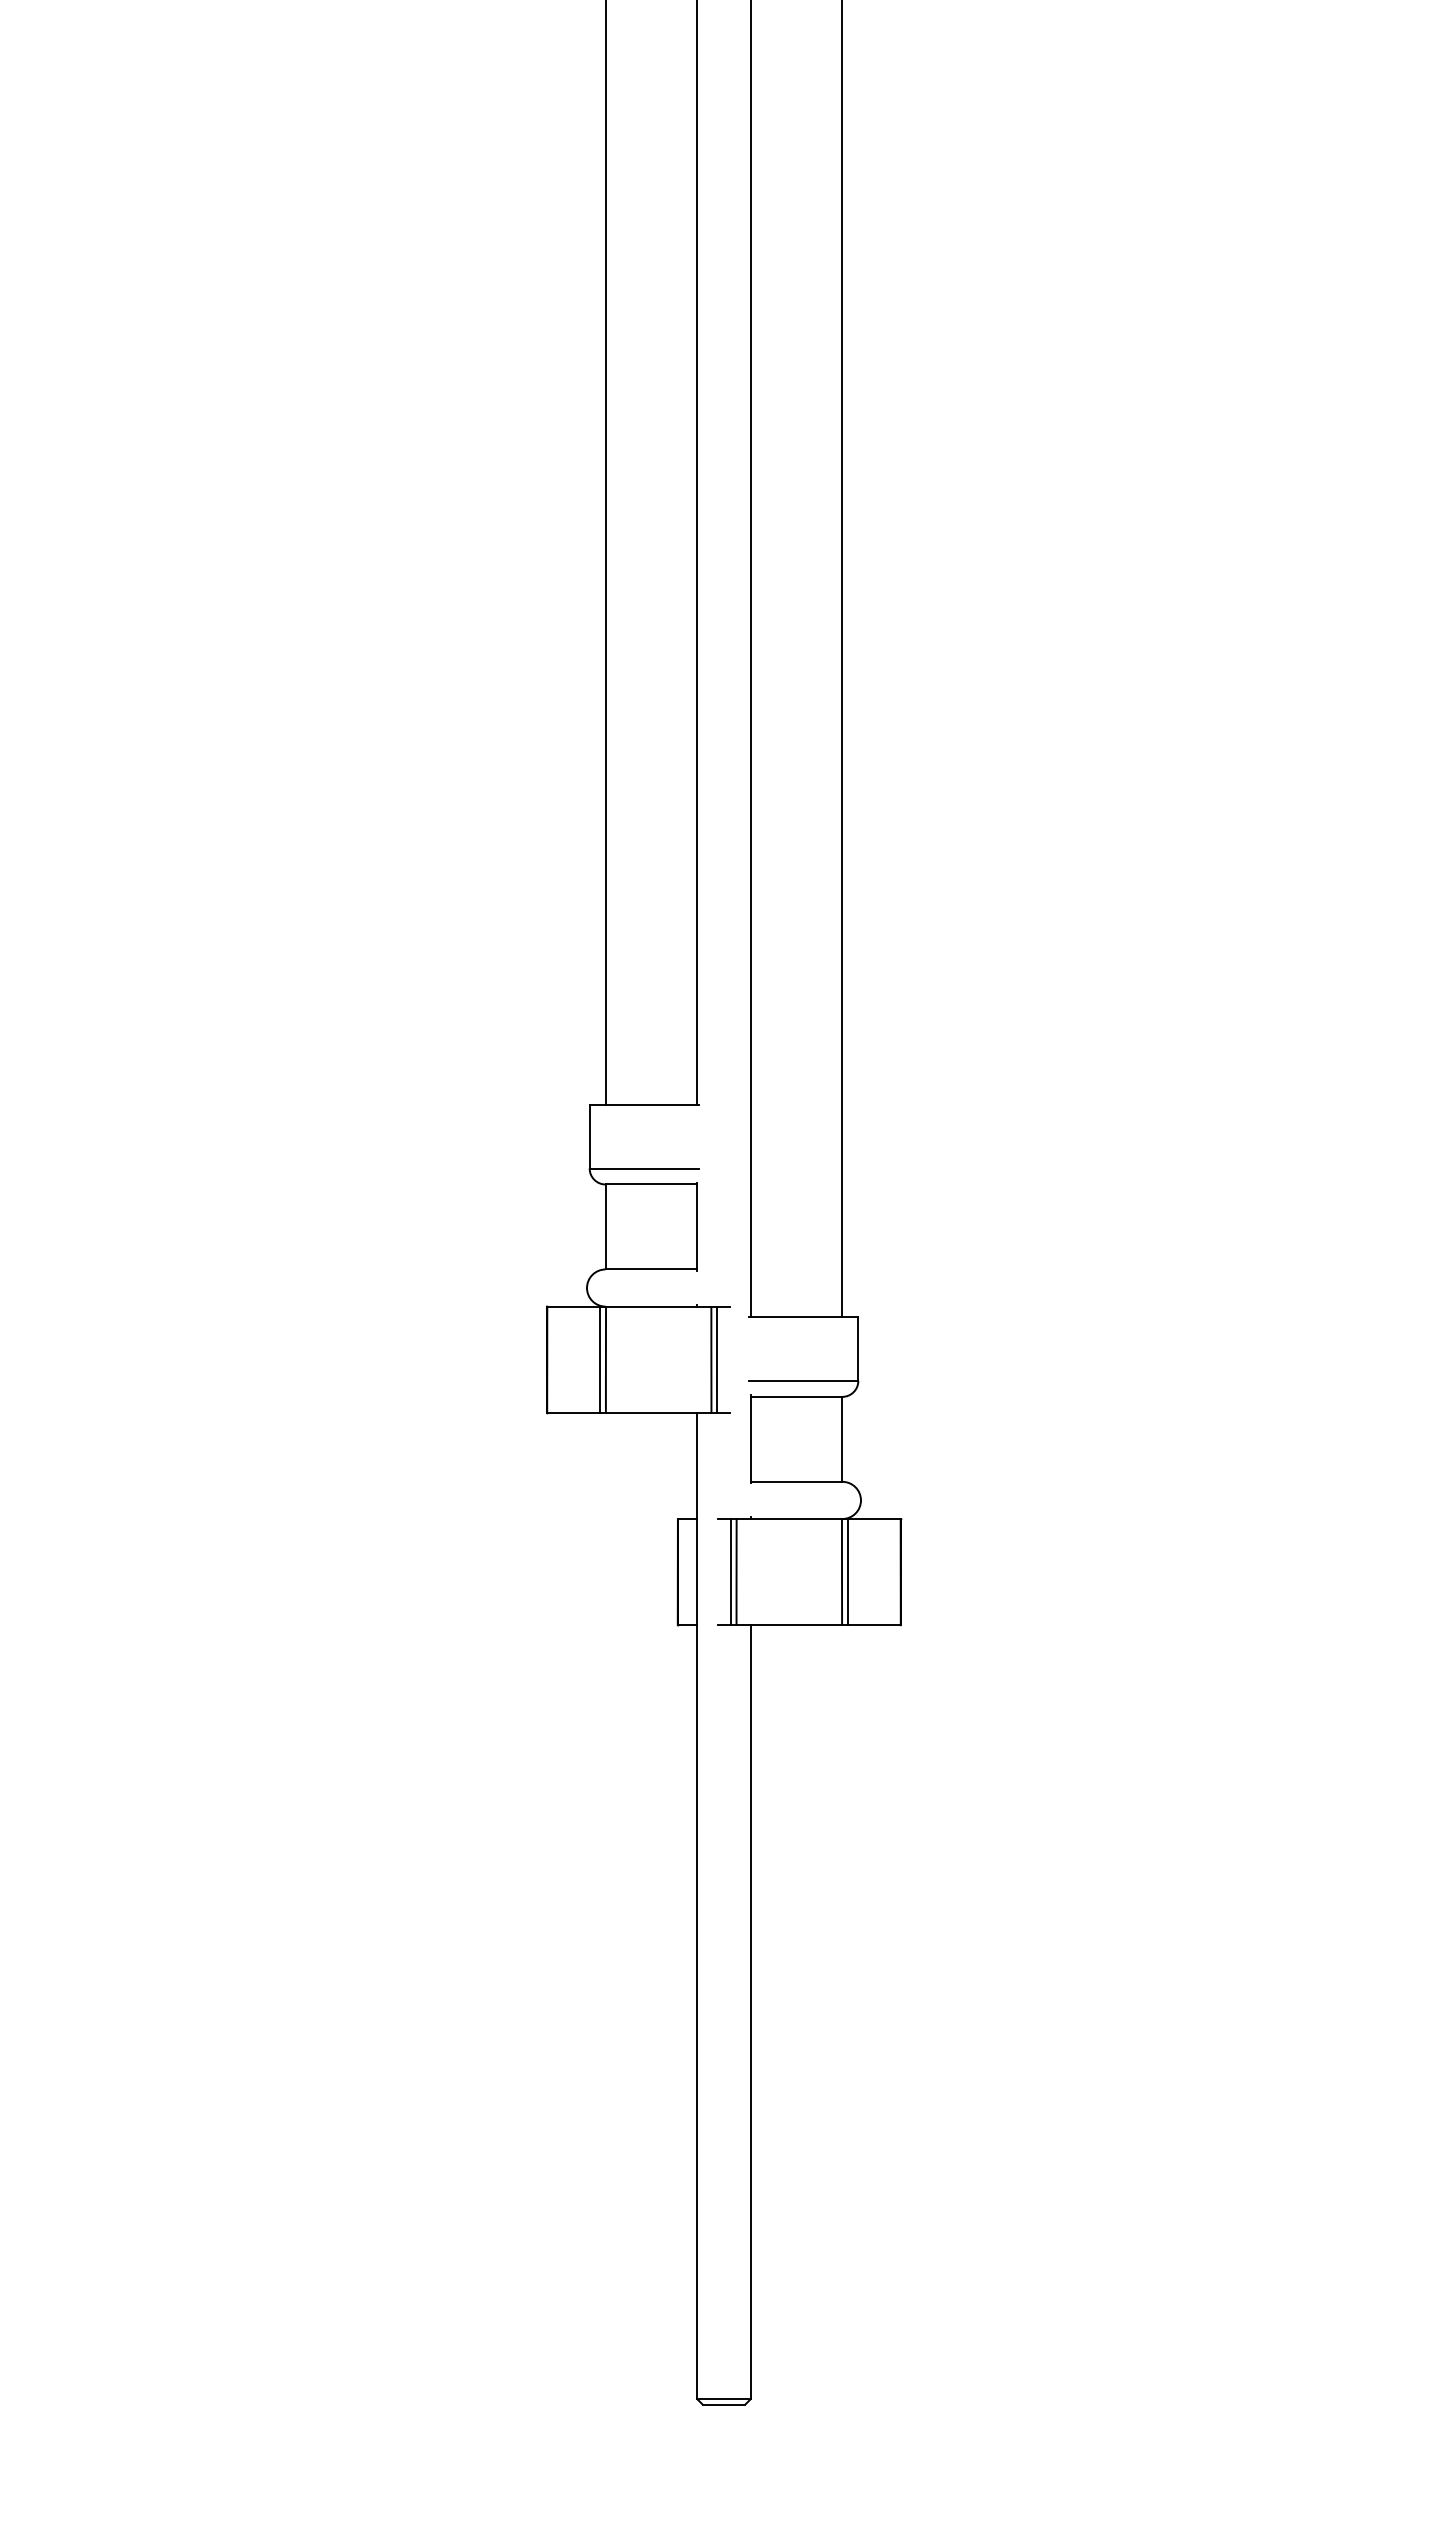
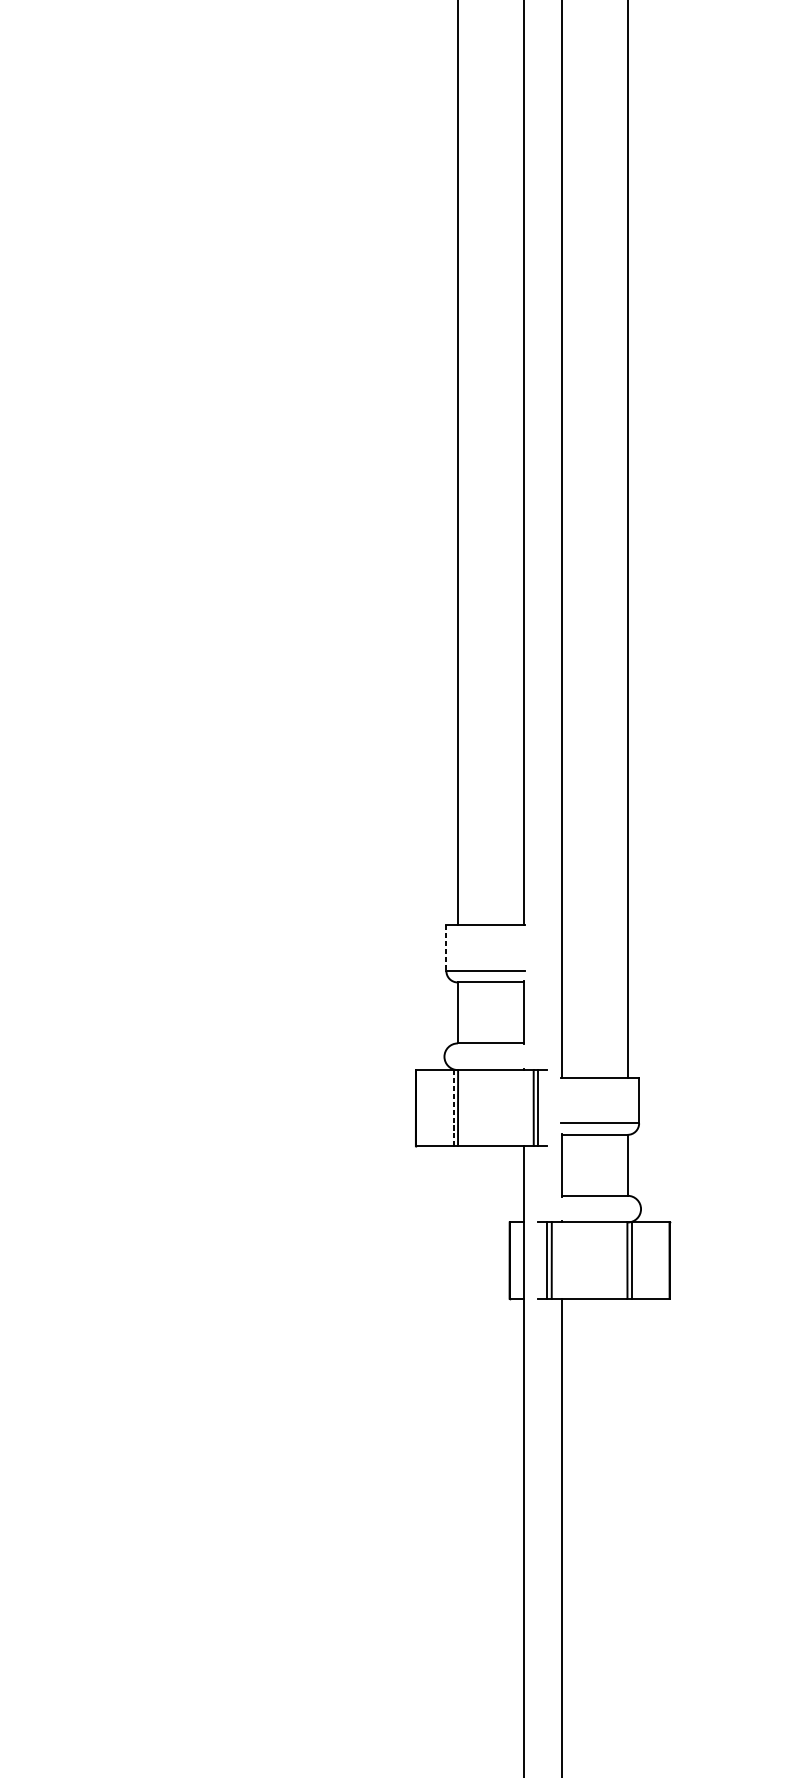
line: (589, 1136) -> (446, 948), solid -> dashed
line: (599, 1359) -> (453, 1108), solid -> dashed

